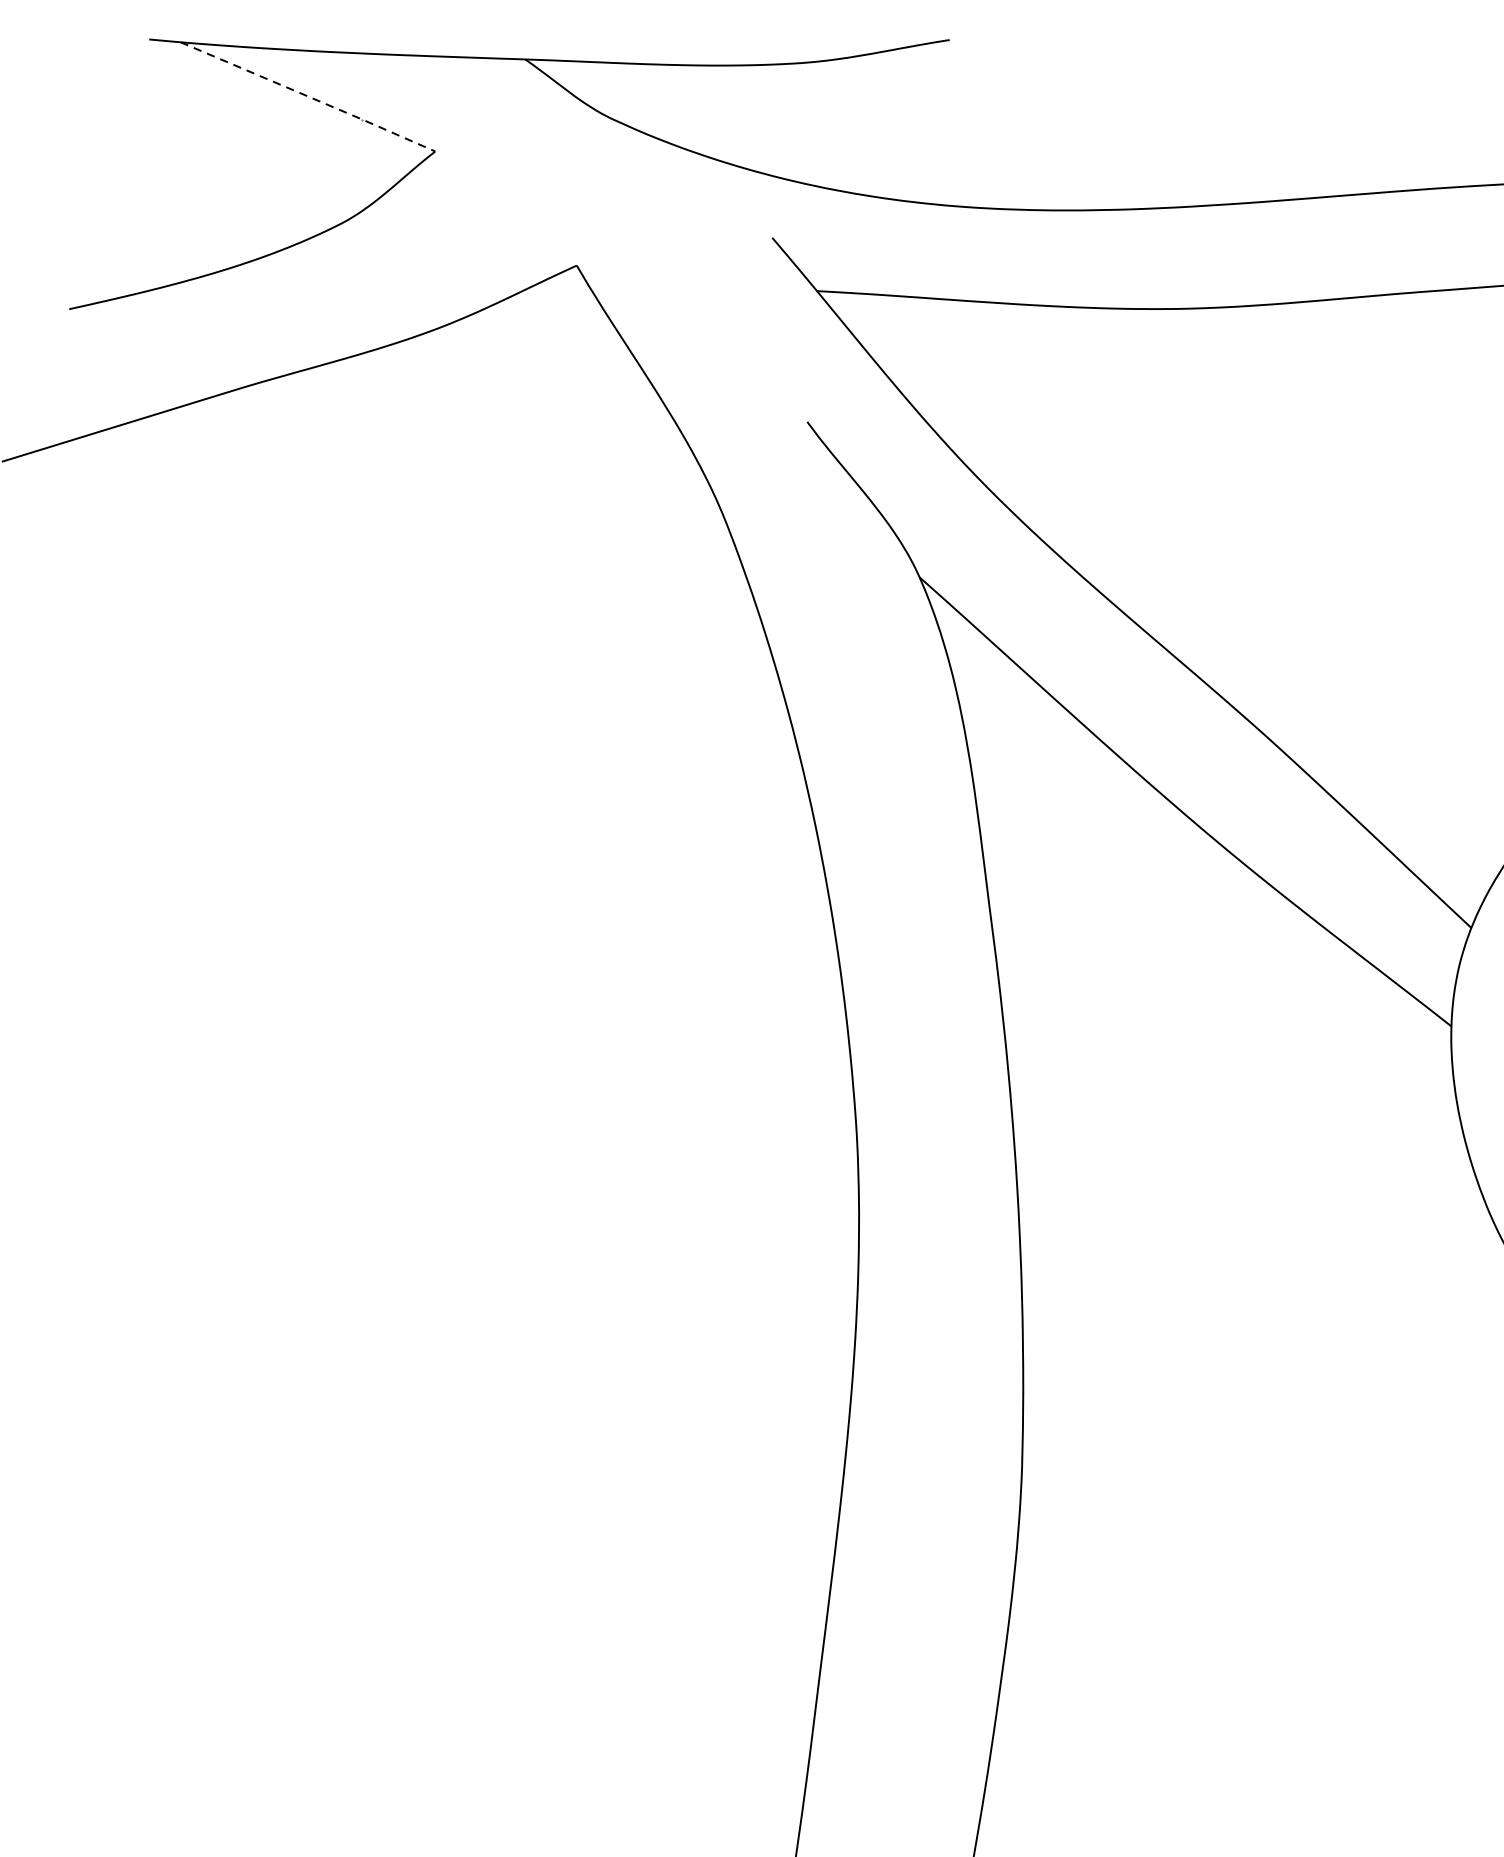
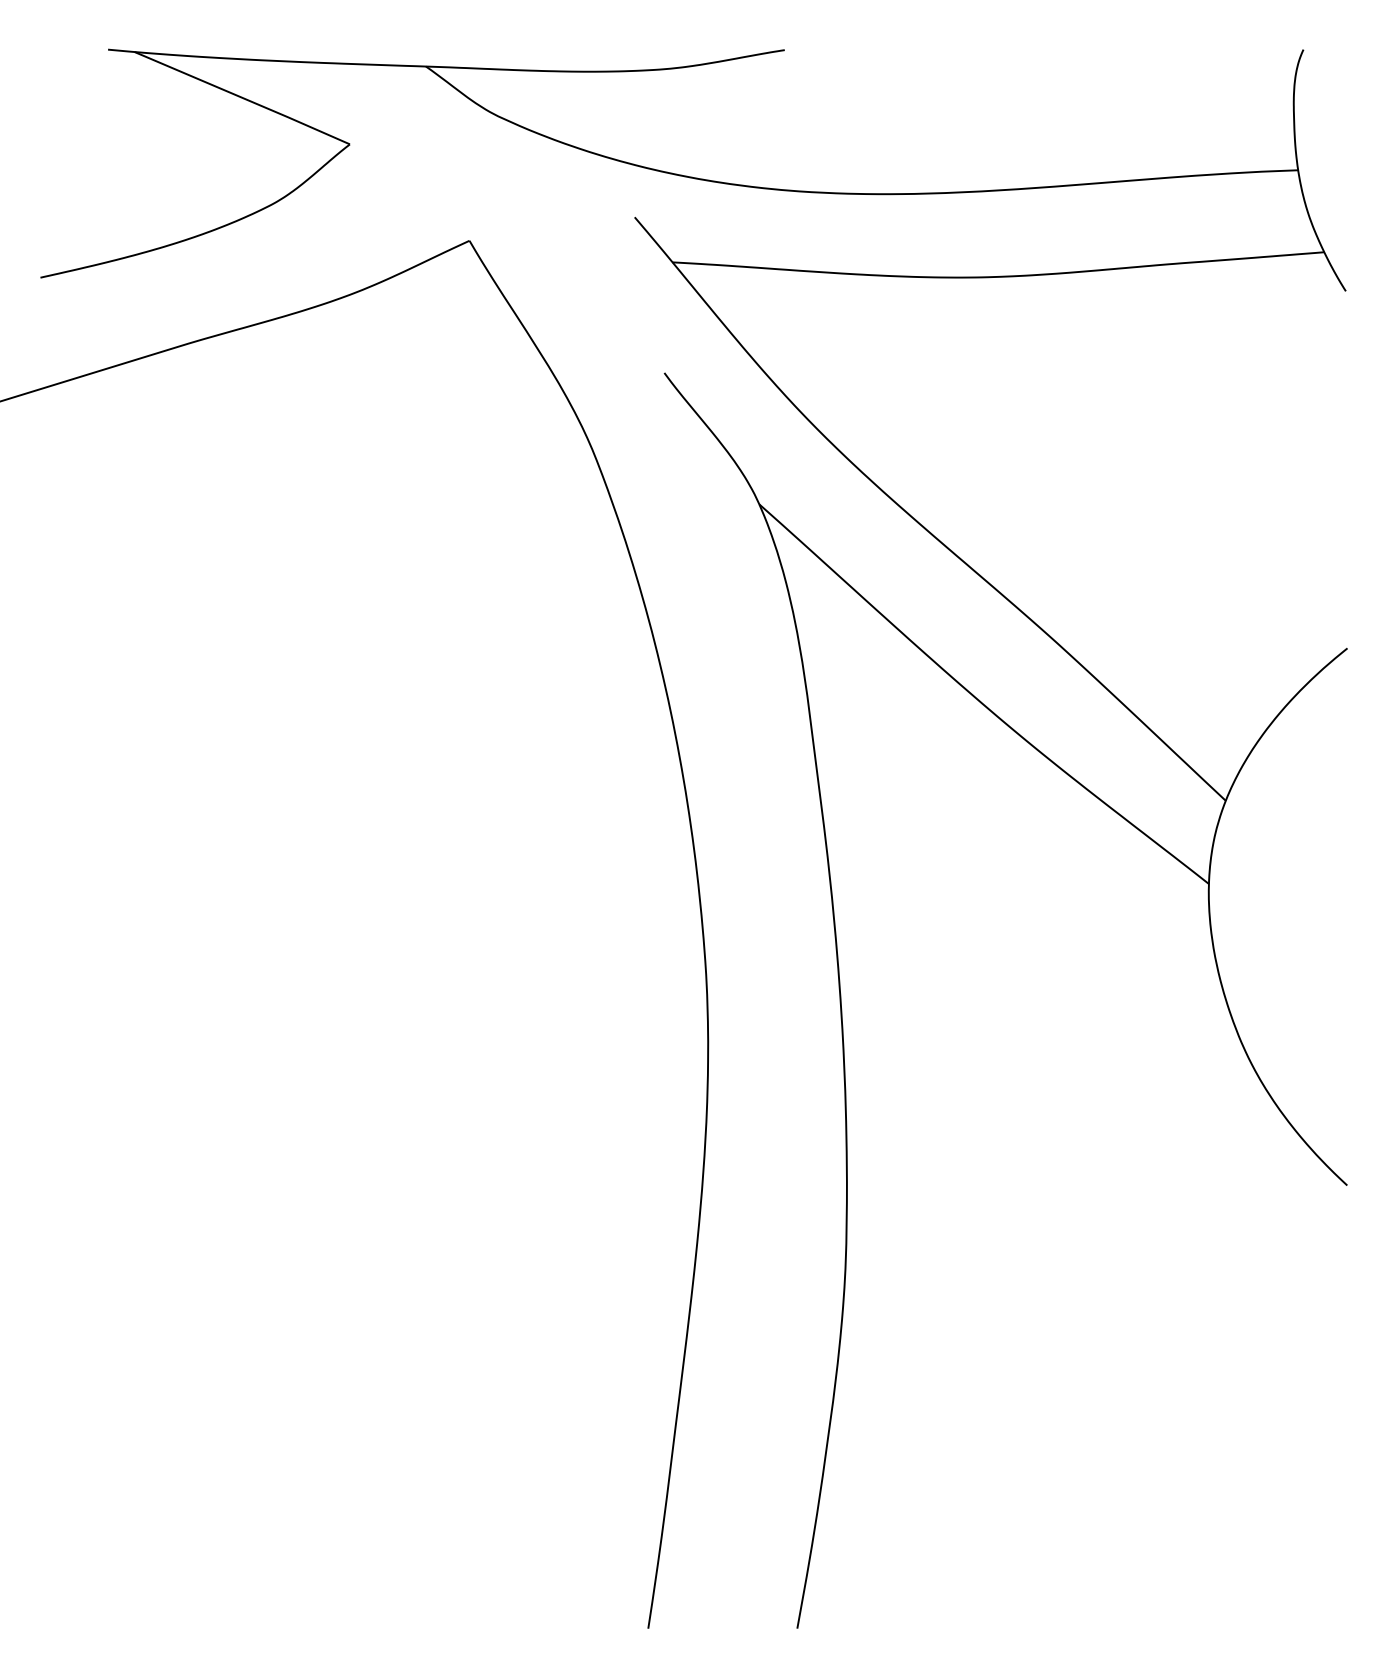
line: (310, 97) -> (244, 98), dashed -> solid

